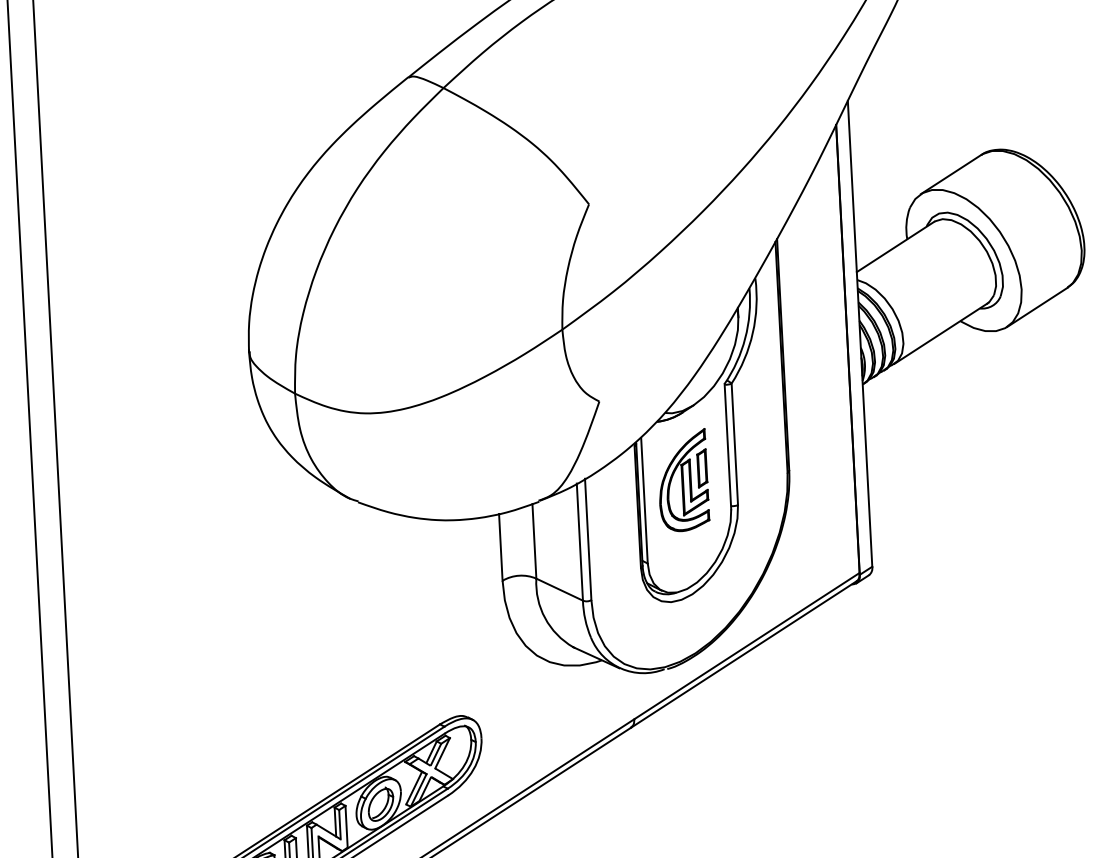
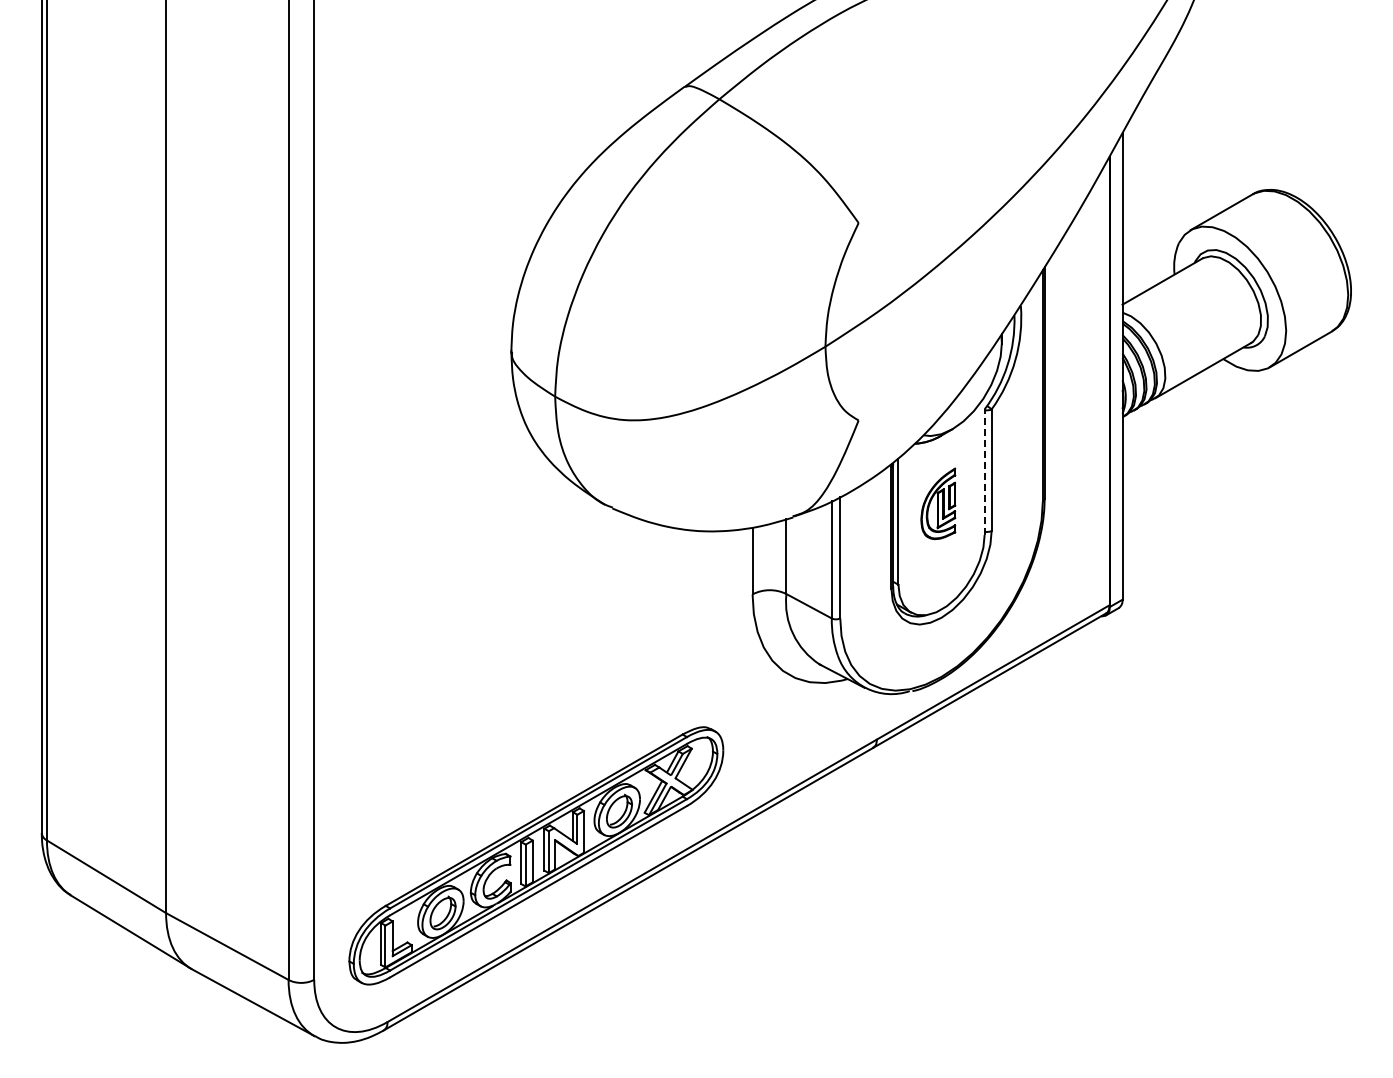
line: (727, 446) -> (984, 472), solid -> dashed
part: (683, 480) -> (938, 503), size x0.7

